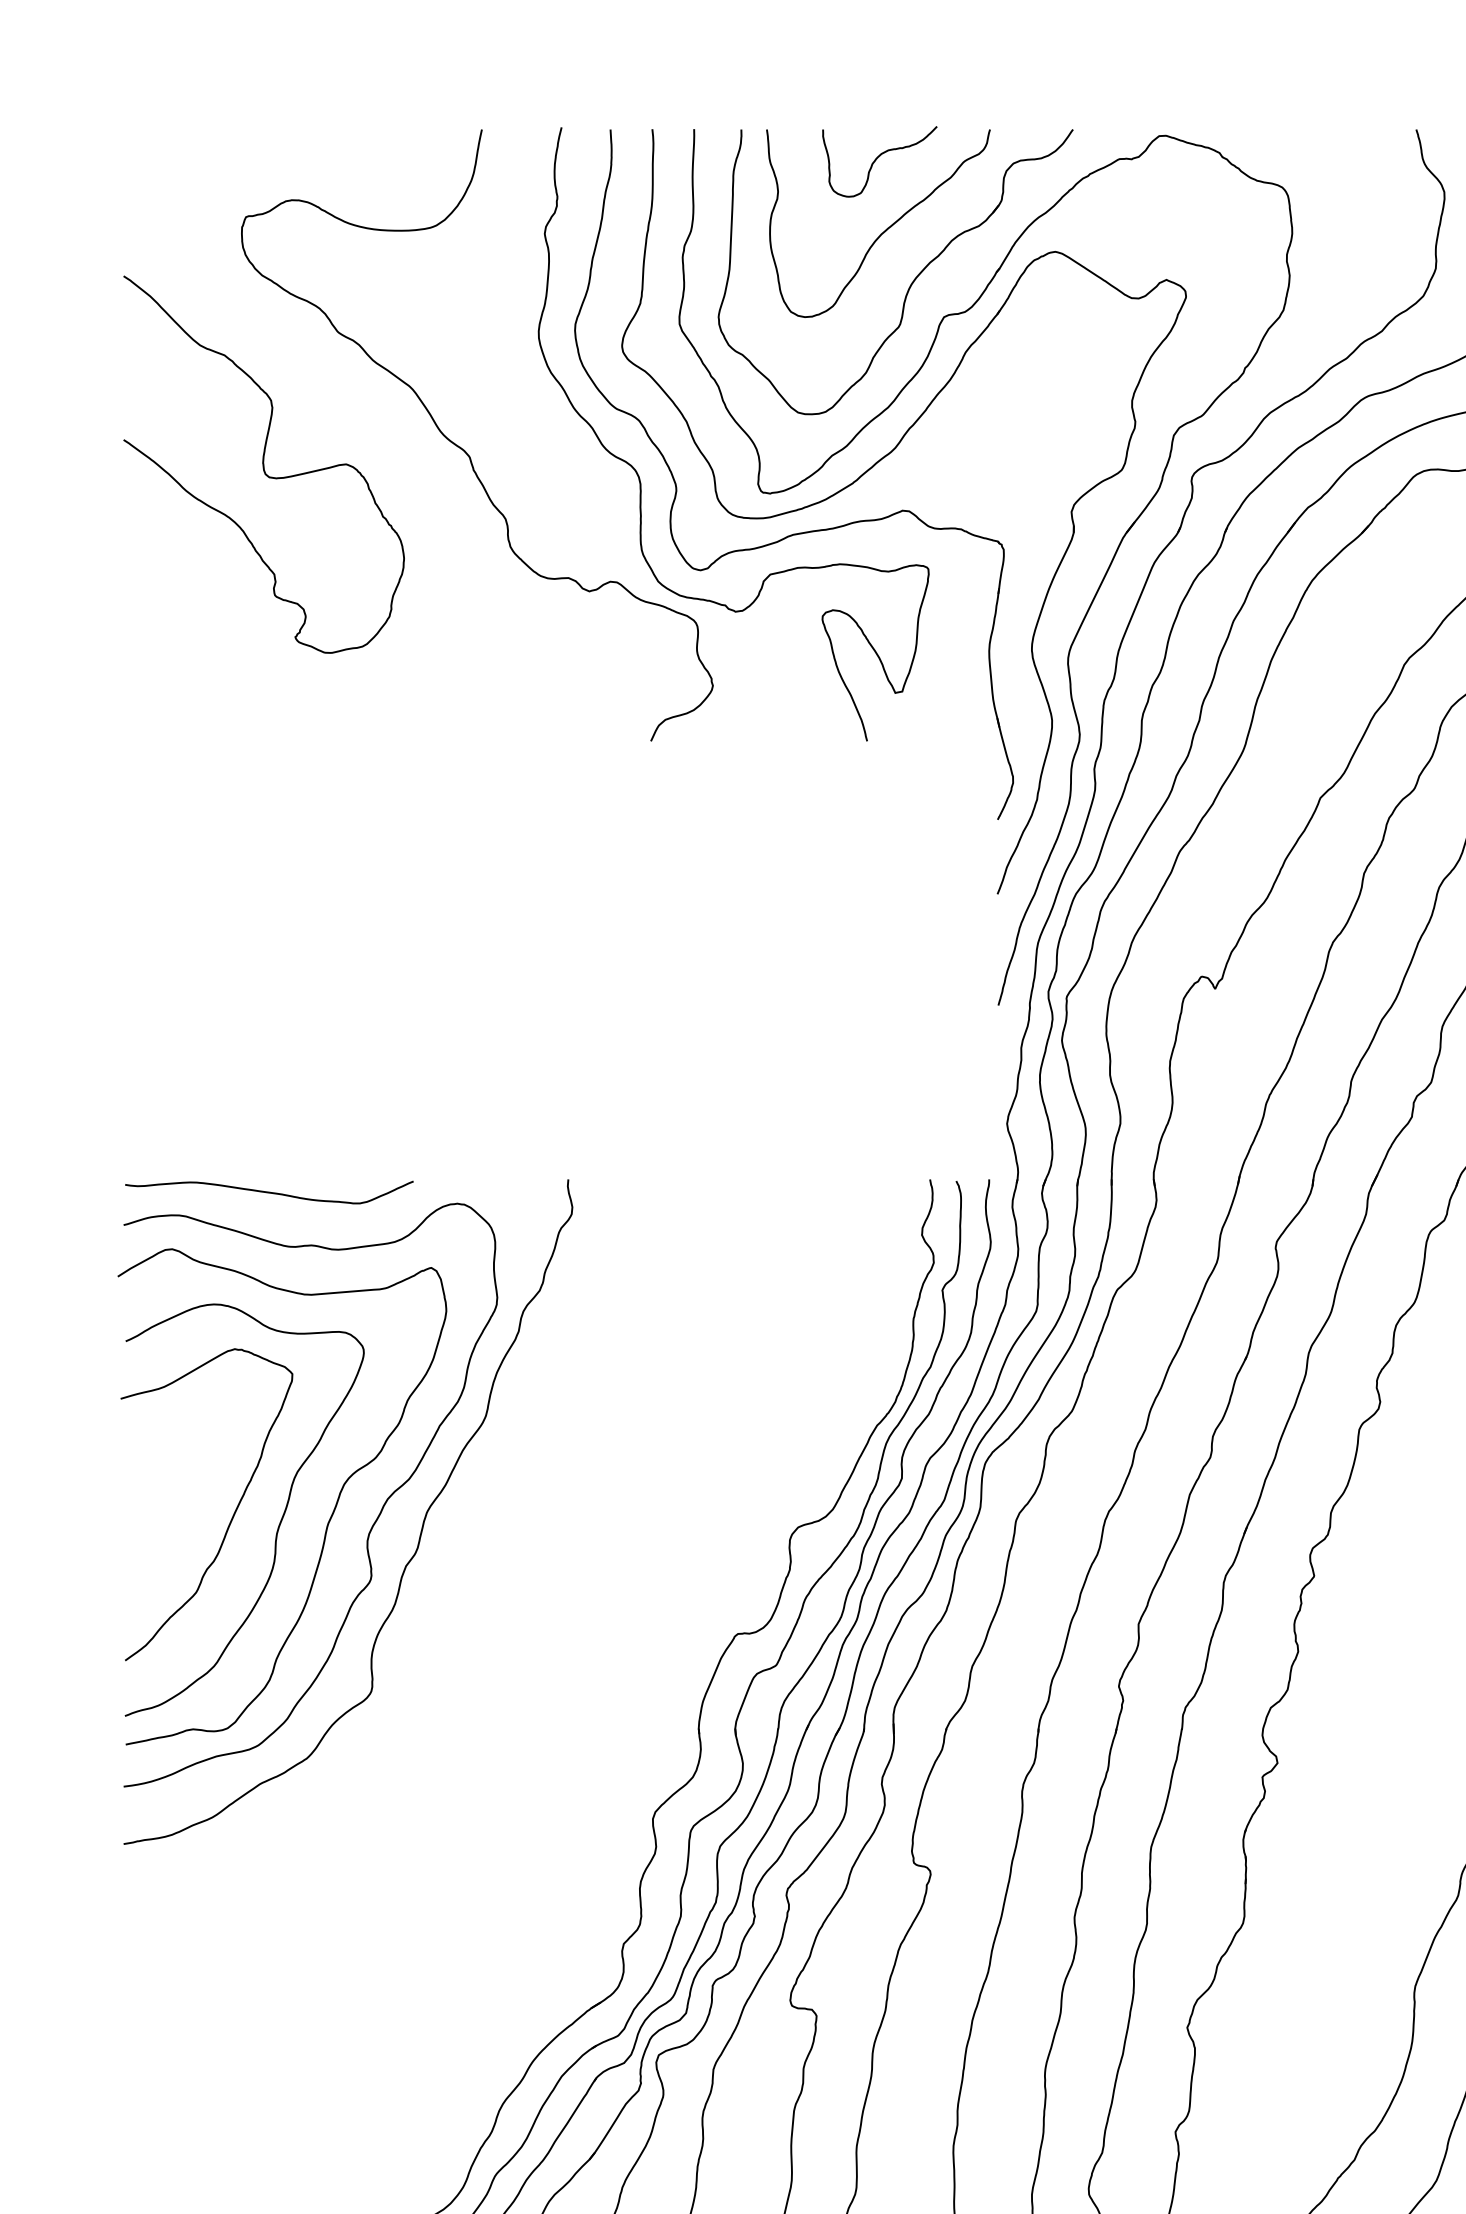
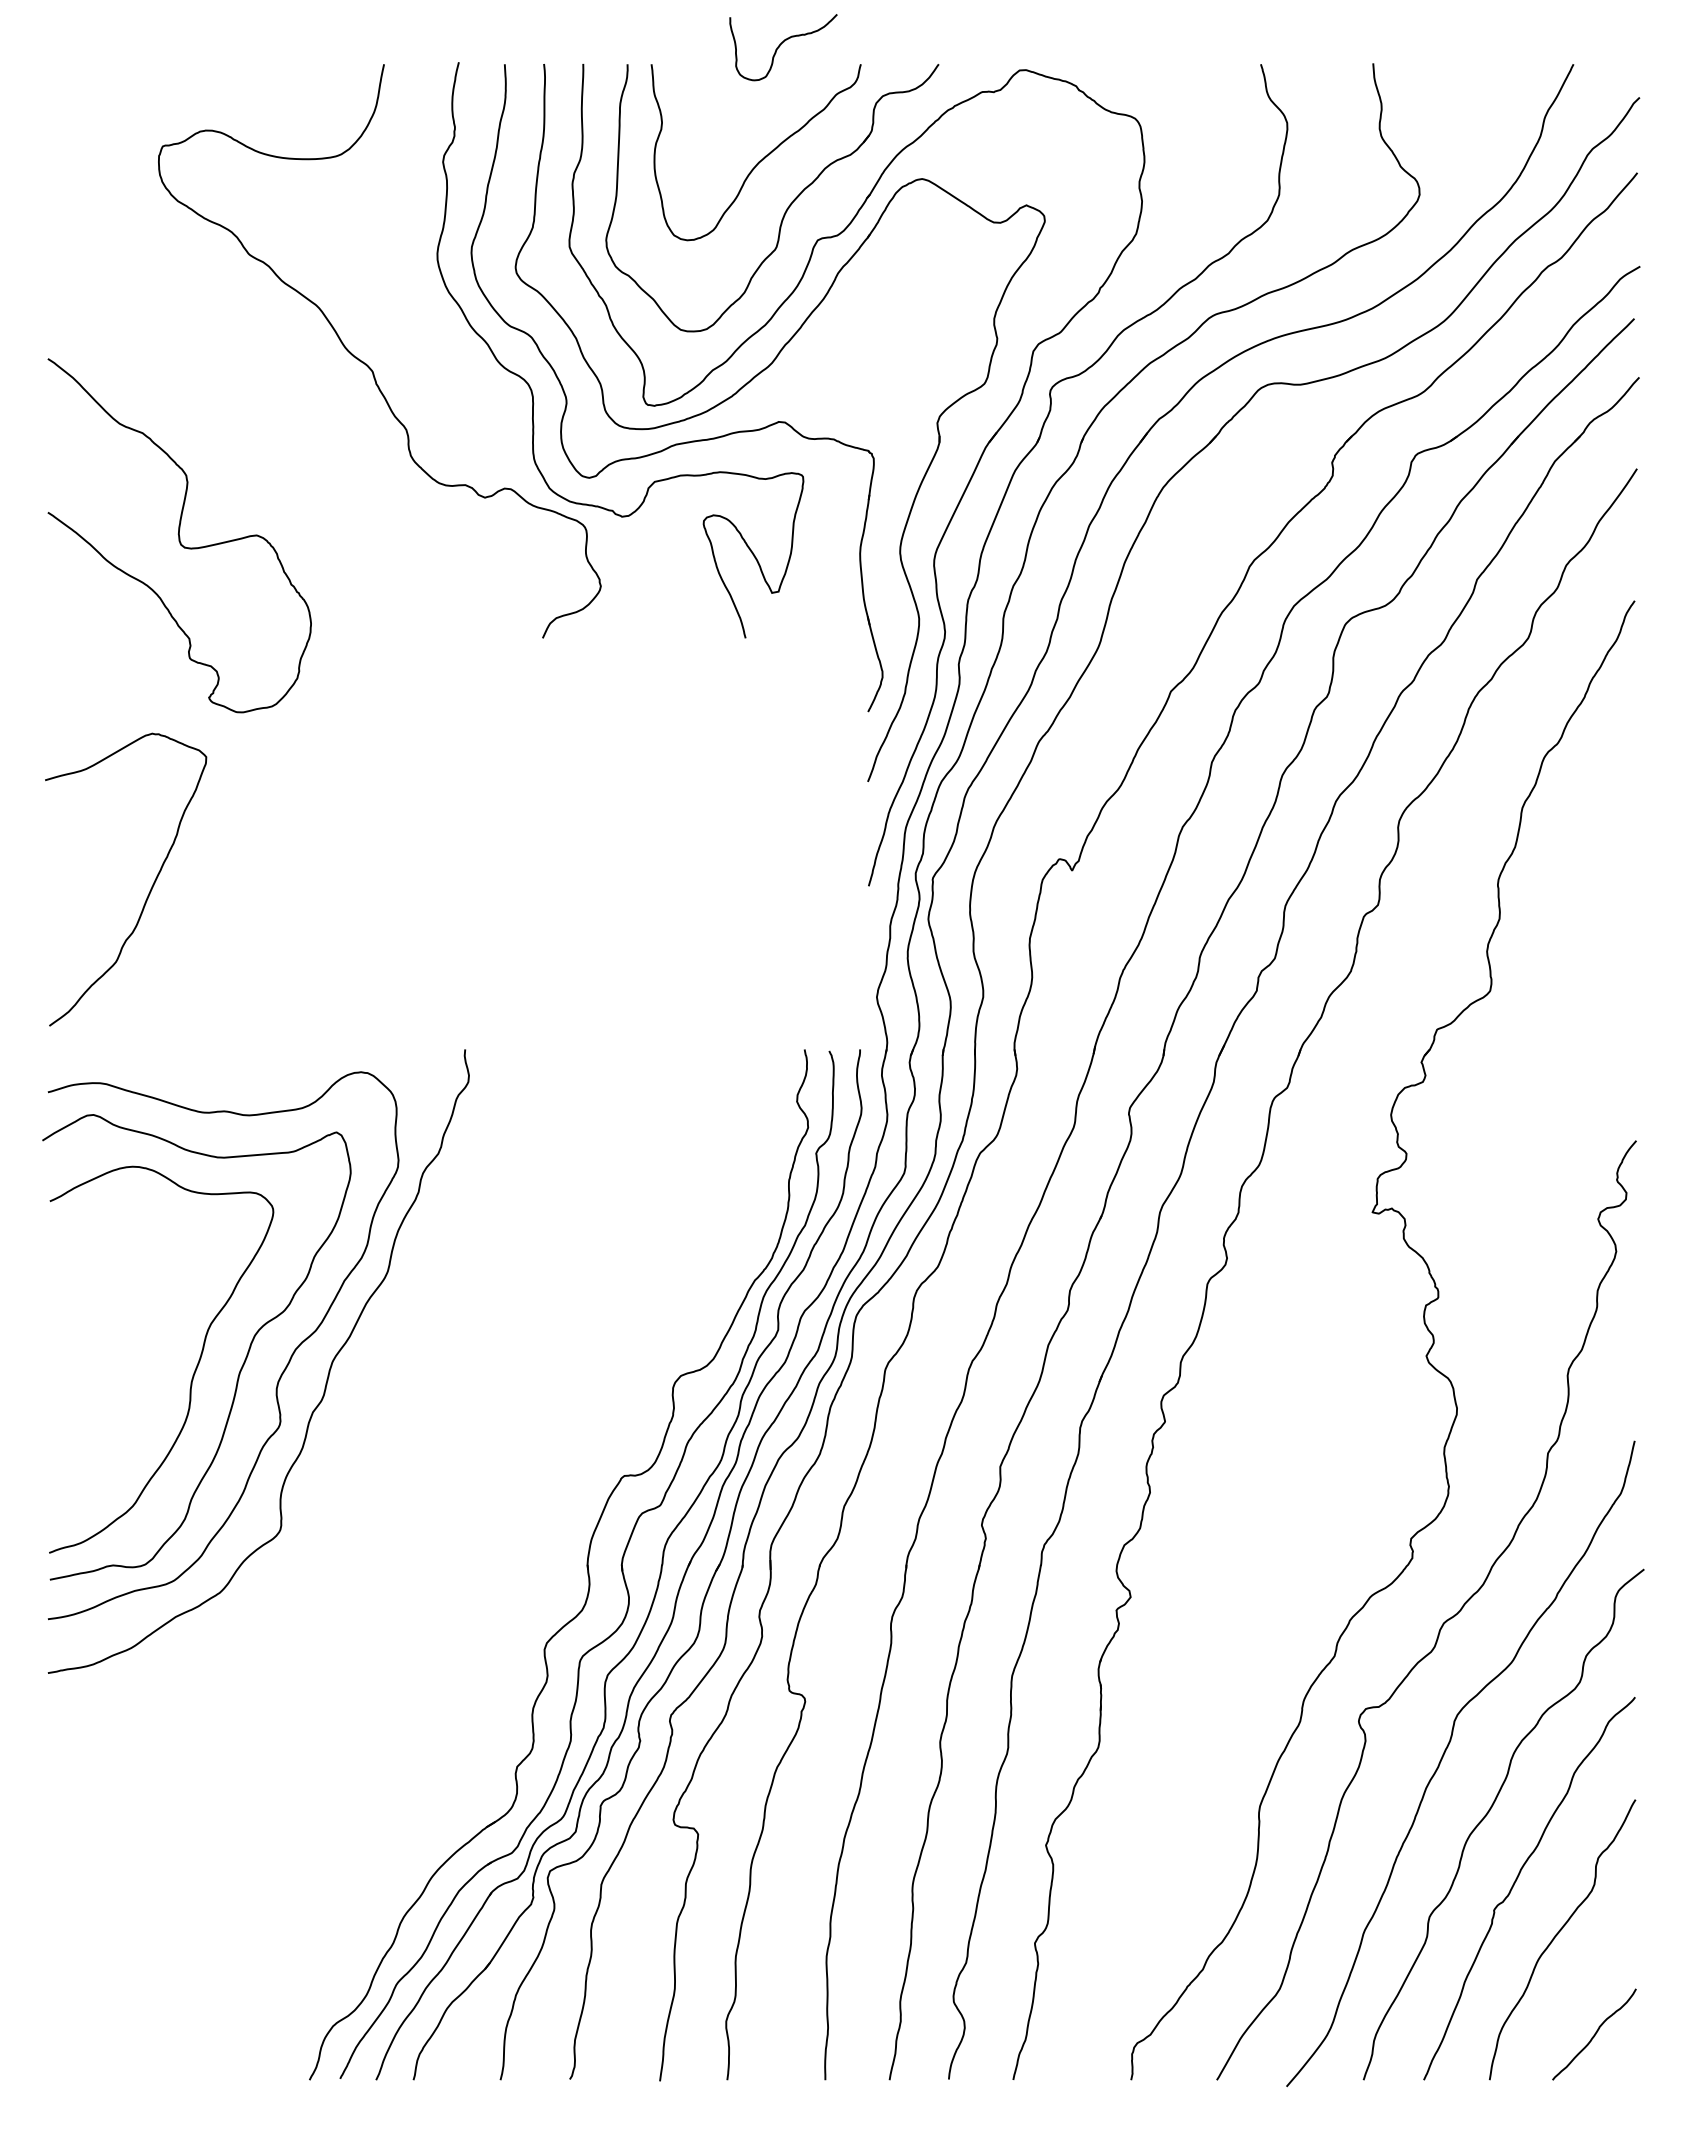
curve: (876, 160) -> (780, 46), moved
curve: (263, 464) -> (179, 535), moved
curve: (269, 1192) -> (184, 1061), removed
curve: (232, 1514) -> (150, 888), moved

